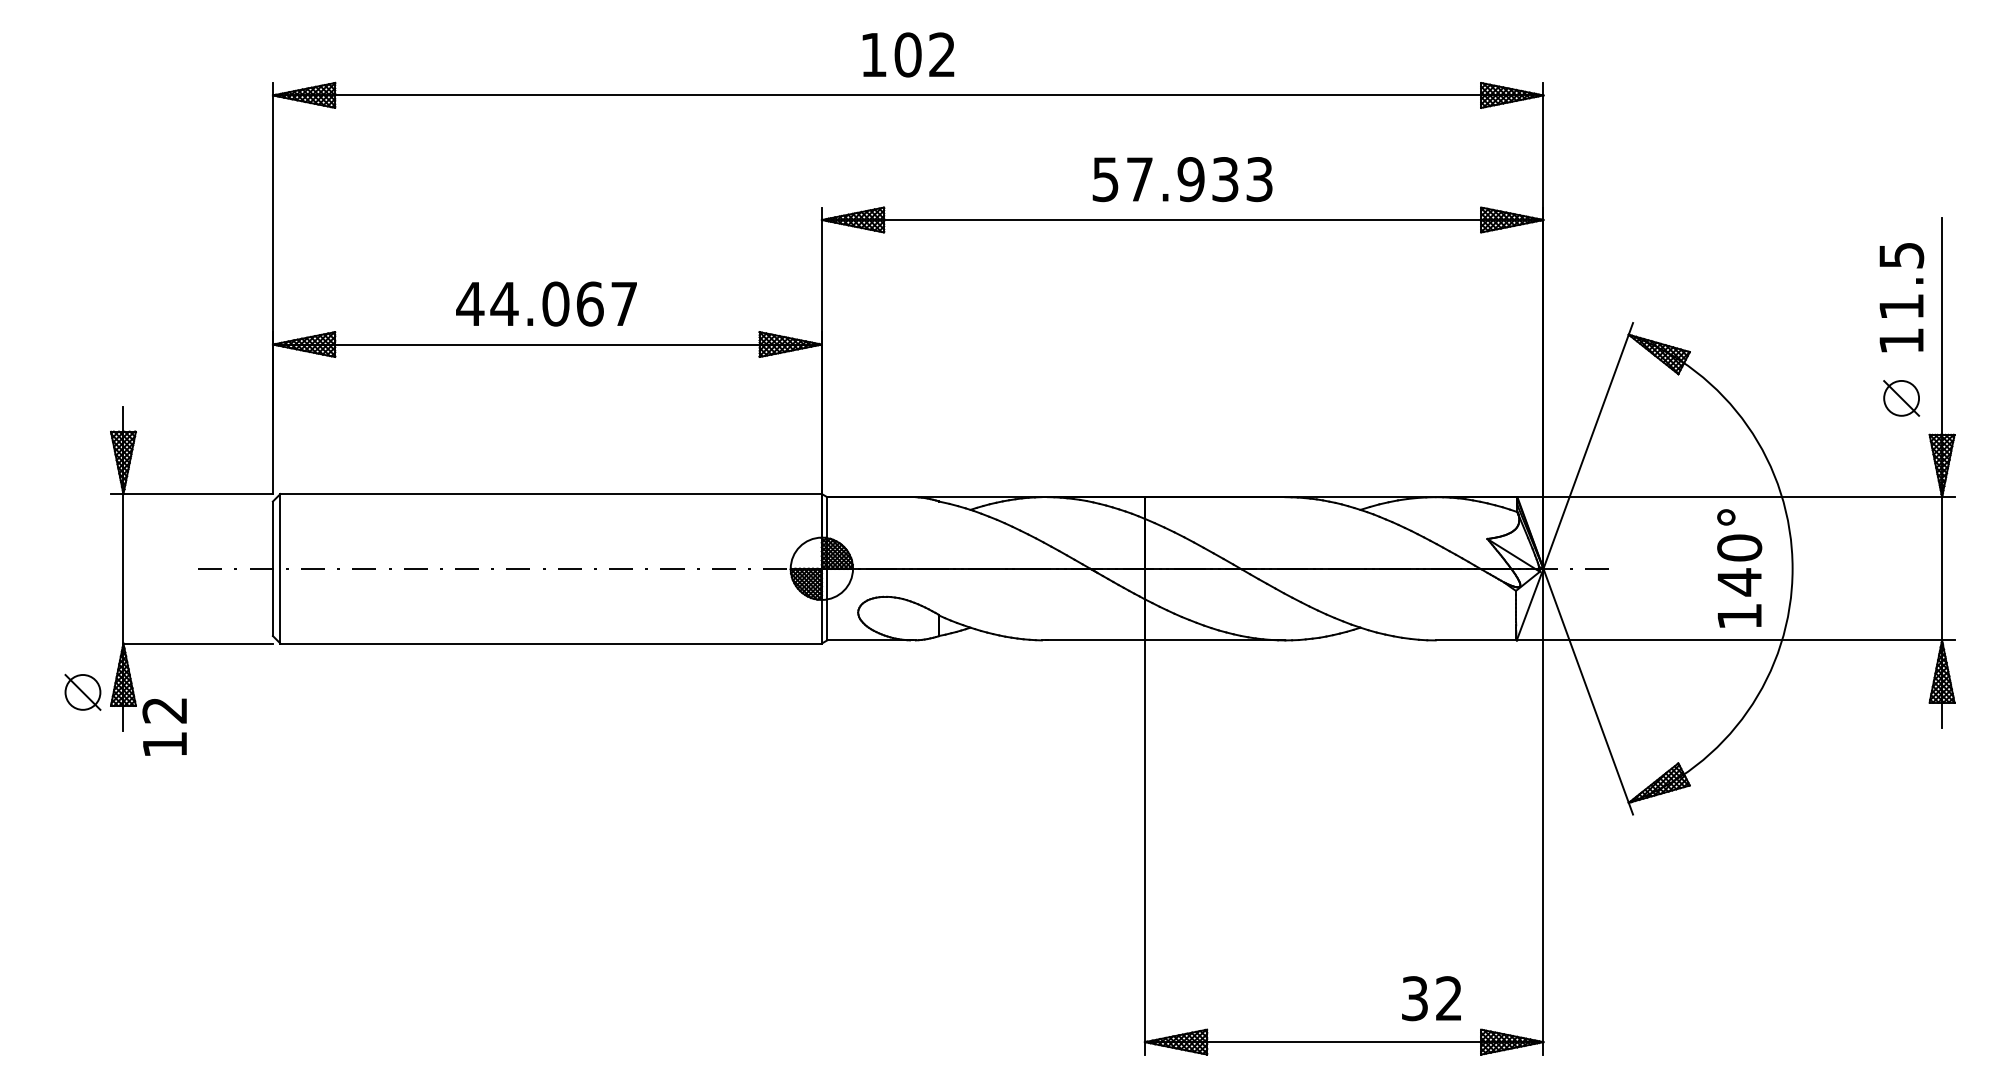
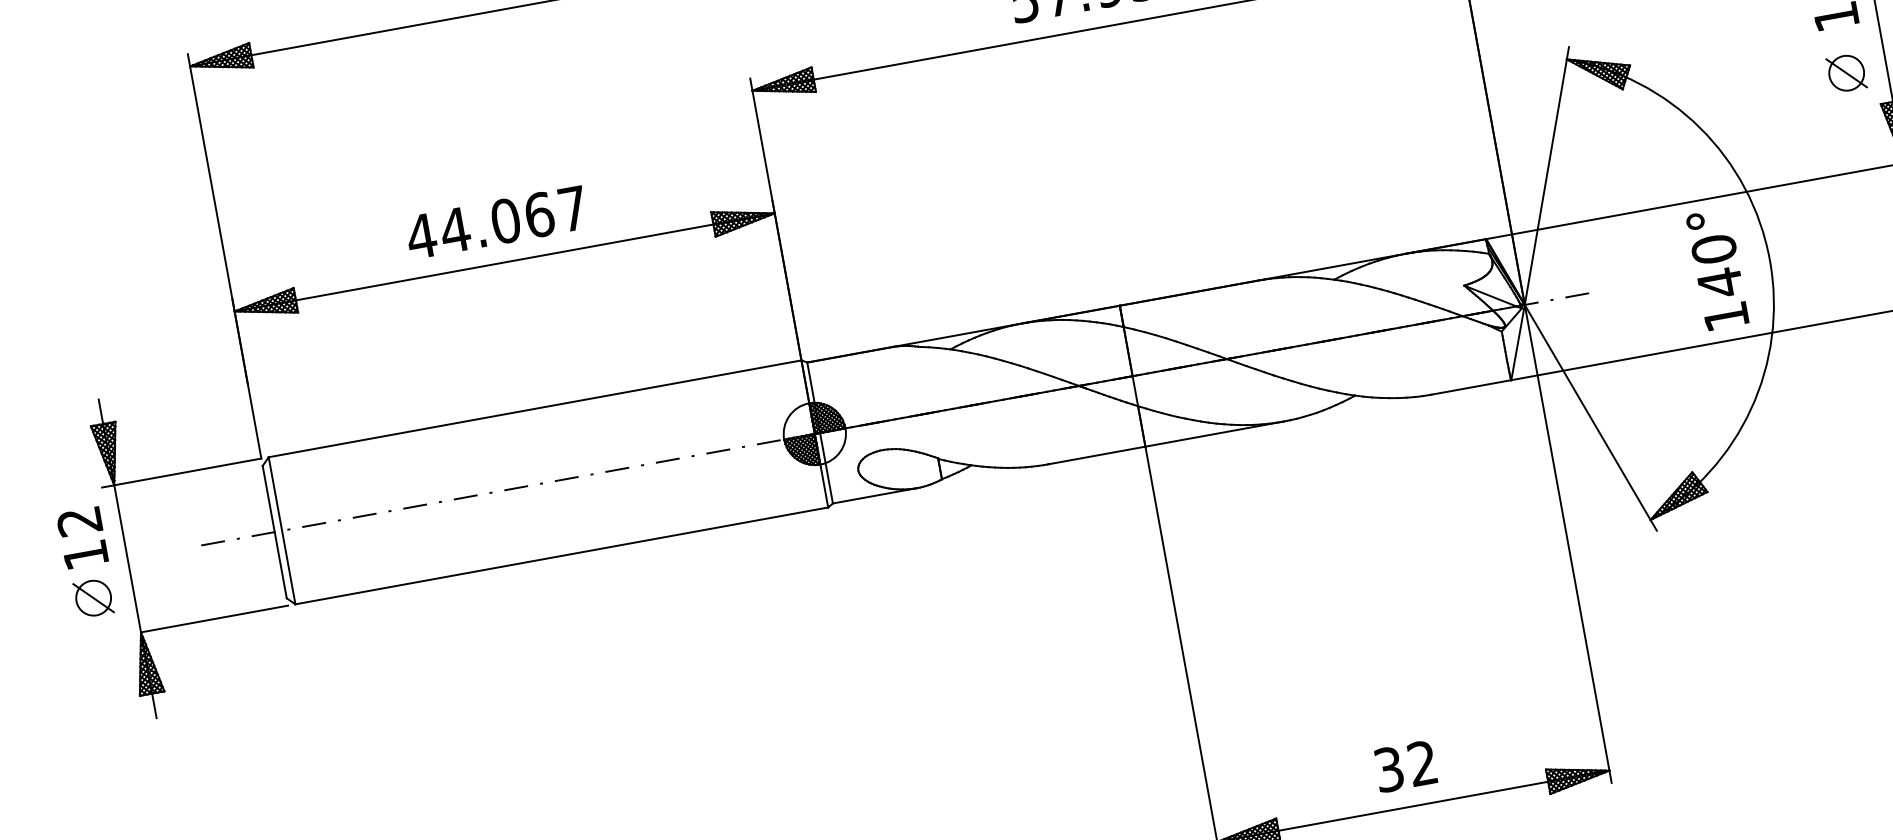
part: (82, 691) -> (93, 597), moved
text: (164, 726) -> (82, 537), moved
text: (1431, 998) -> (1405, 766), moved

